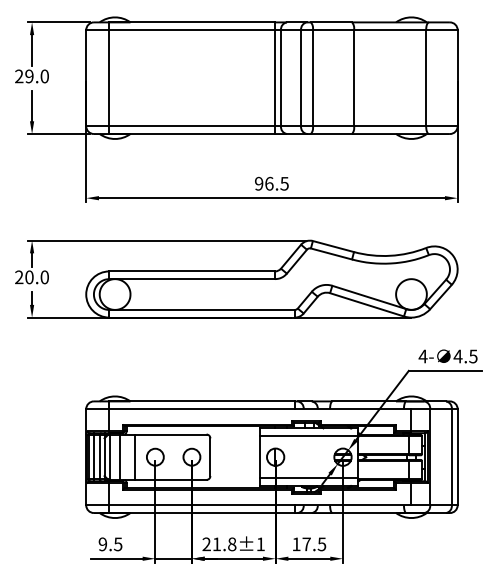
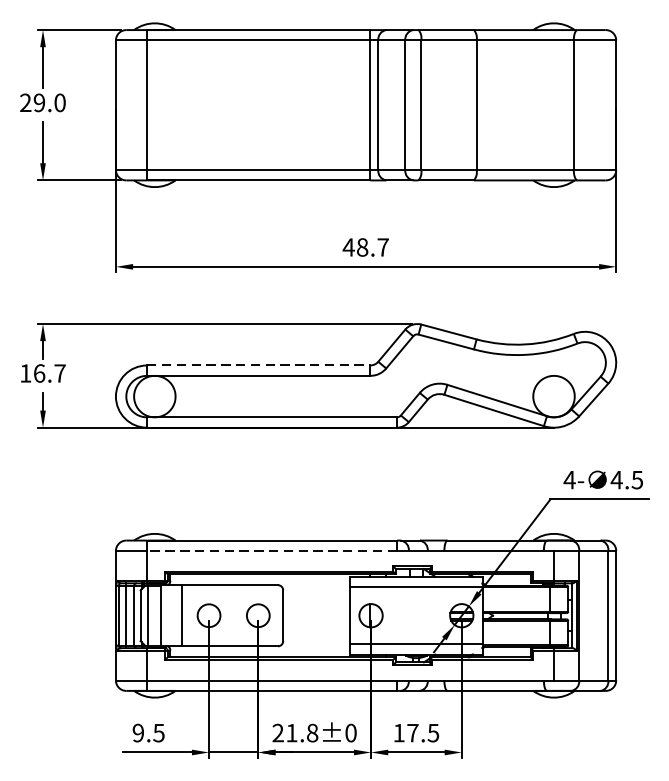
text: (271, 183) -> (365, 247), 96.5 -> 48.7
line: (192, 271) -> (259, 365), solid -> dashed
text: (31, 277) -> (42, 373), 20.0 -> 16.7
line: (202, 409) -> (272, 551), solid -> dashed
text: (260, 544) -> (350, 733), 21.8±1 -> 21.8±0

